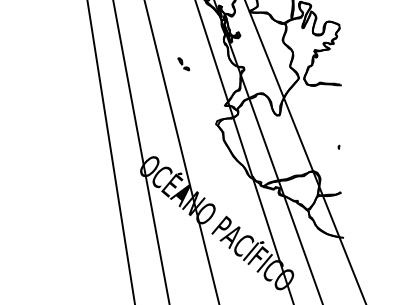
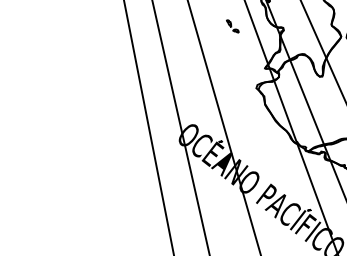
part: (183, 64) -> (232, 26), moved

